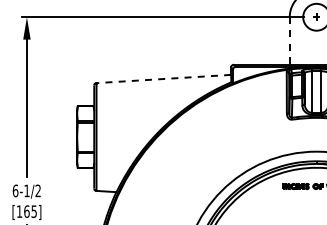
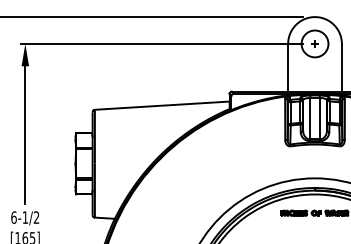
line: (290, 40) -> (288, 67), dashed -> solid
line: (163, 78) -> (161, 105), dashed -> solid

